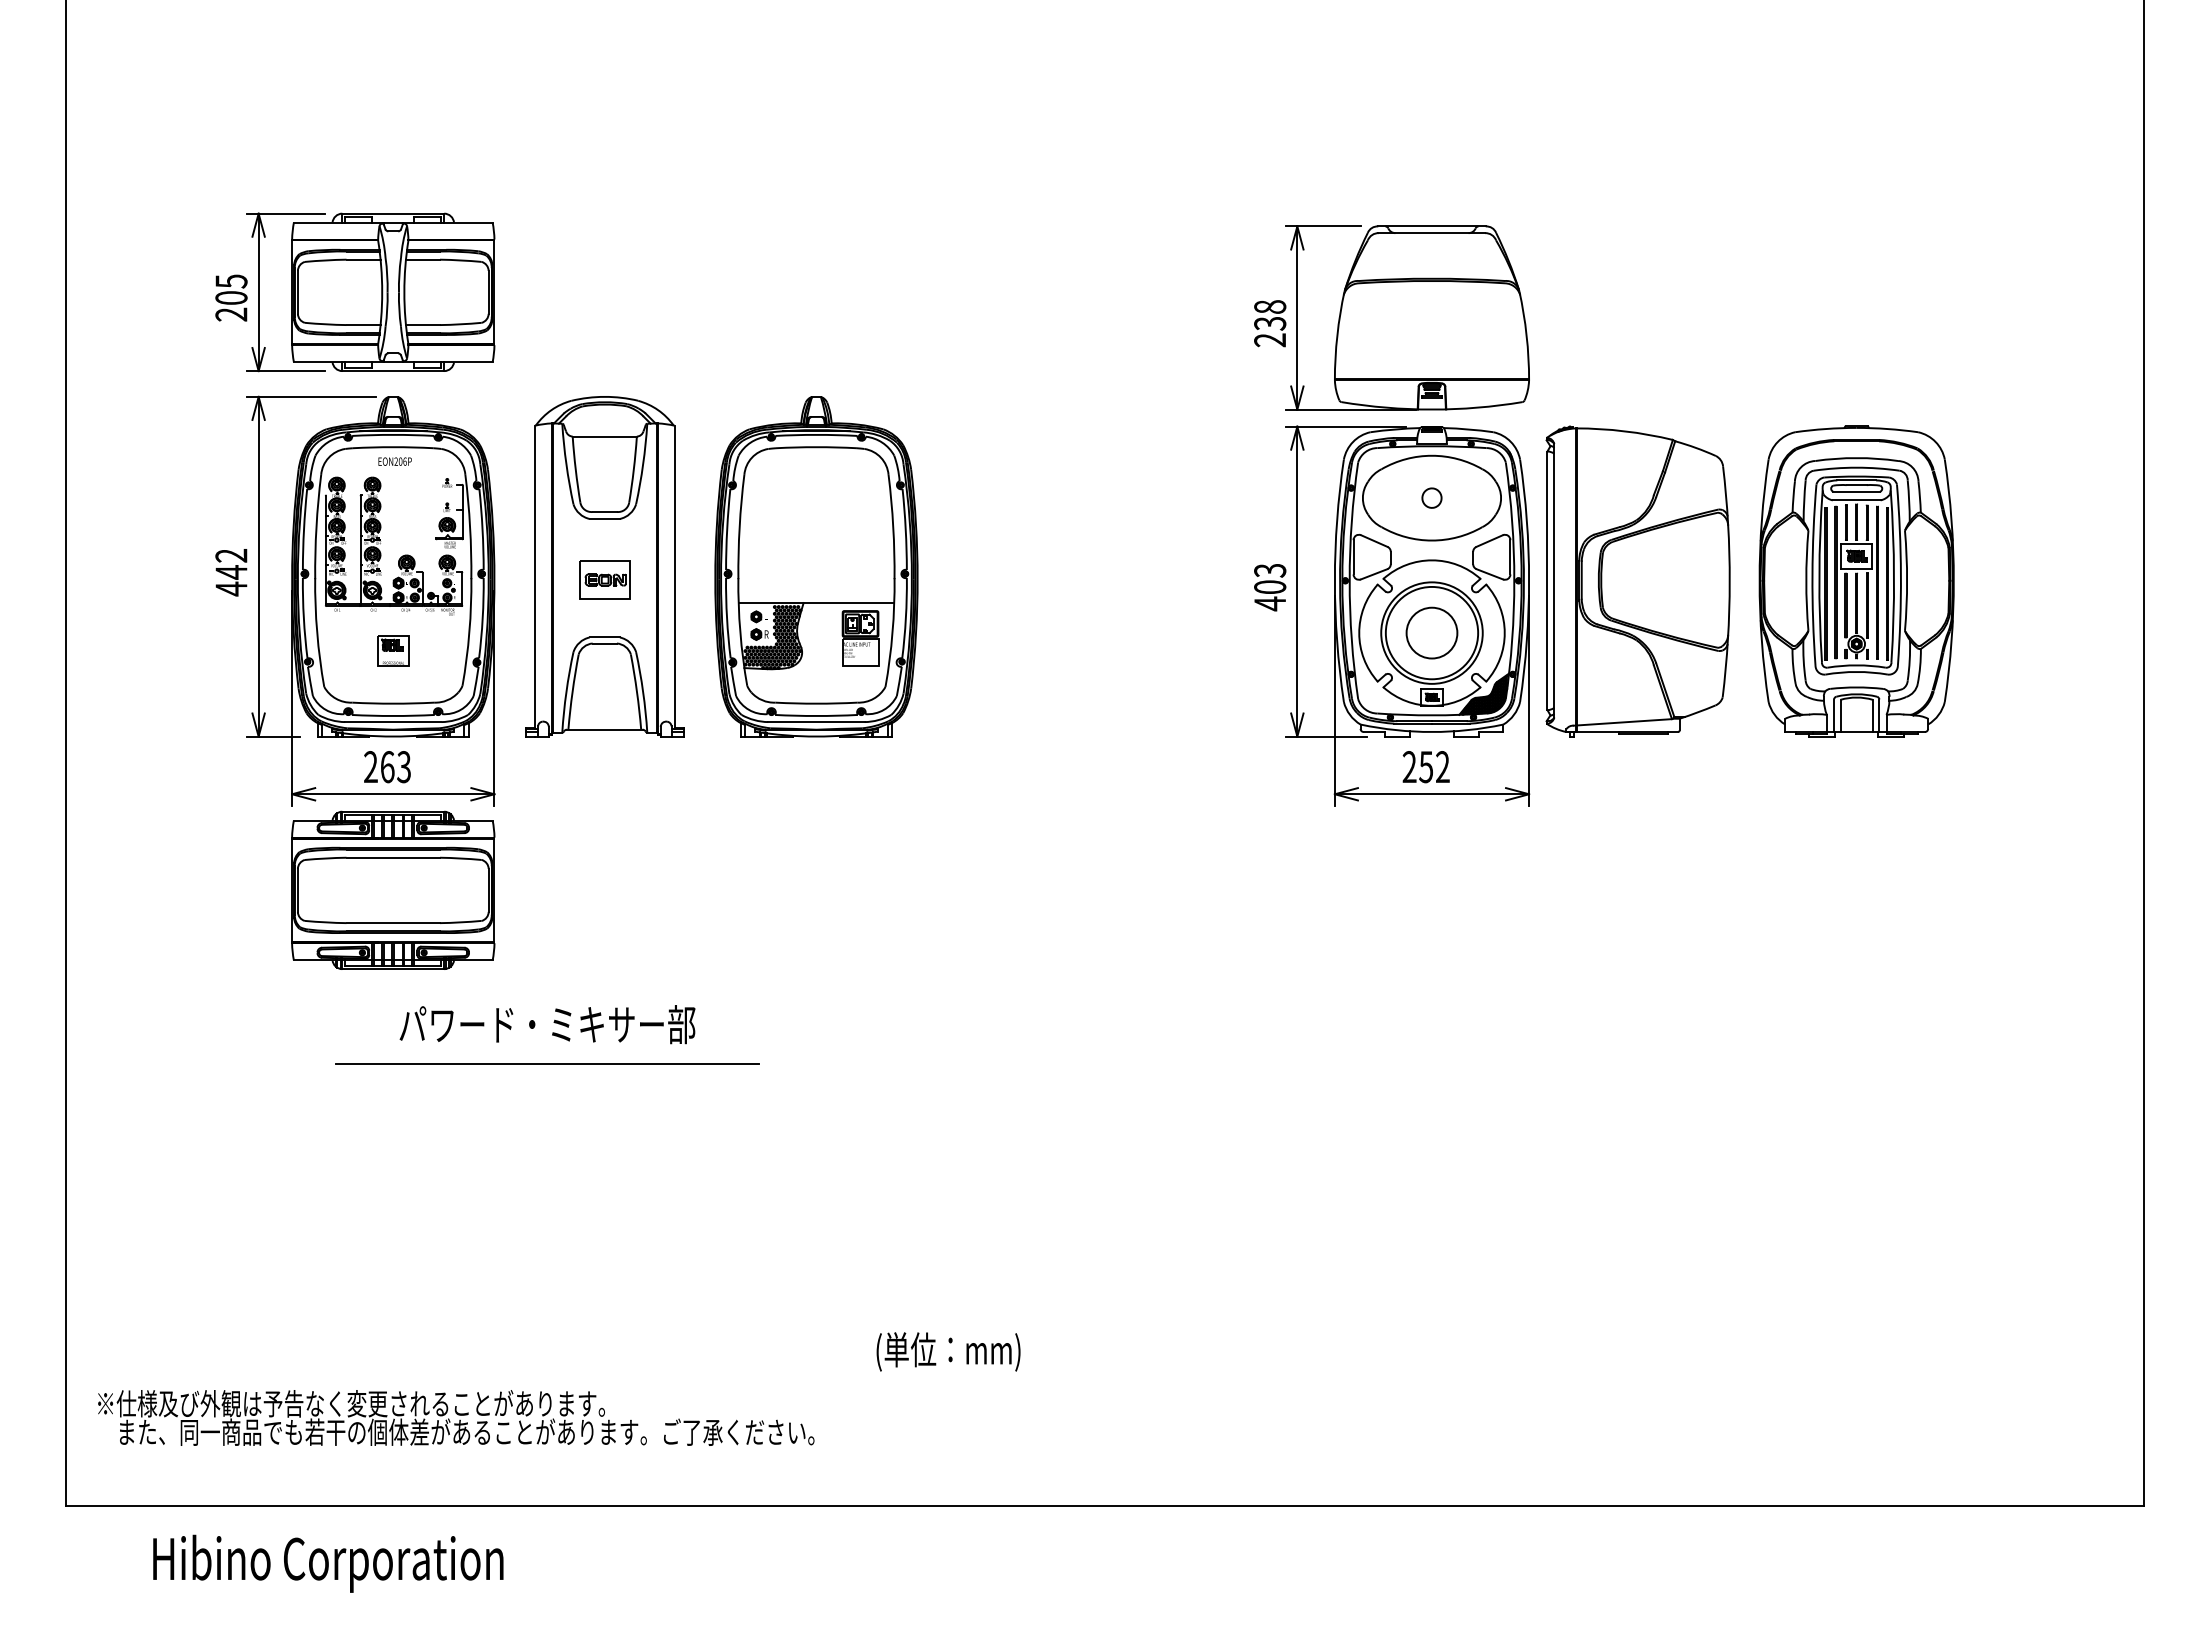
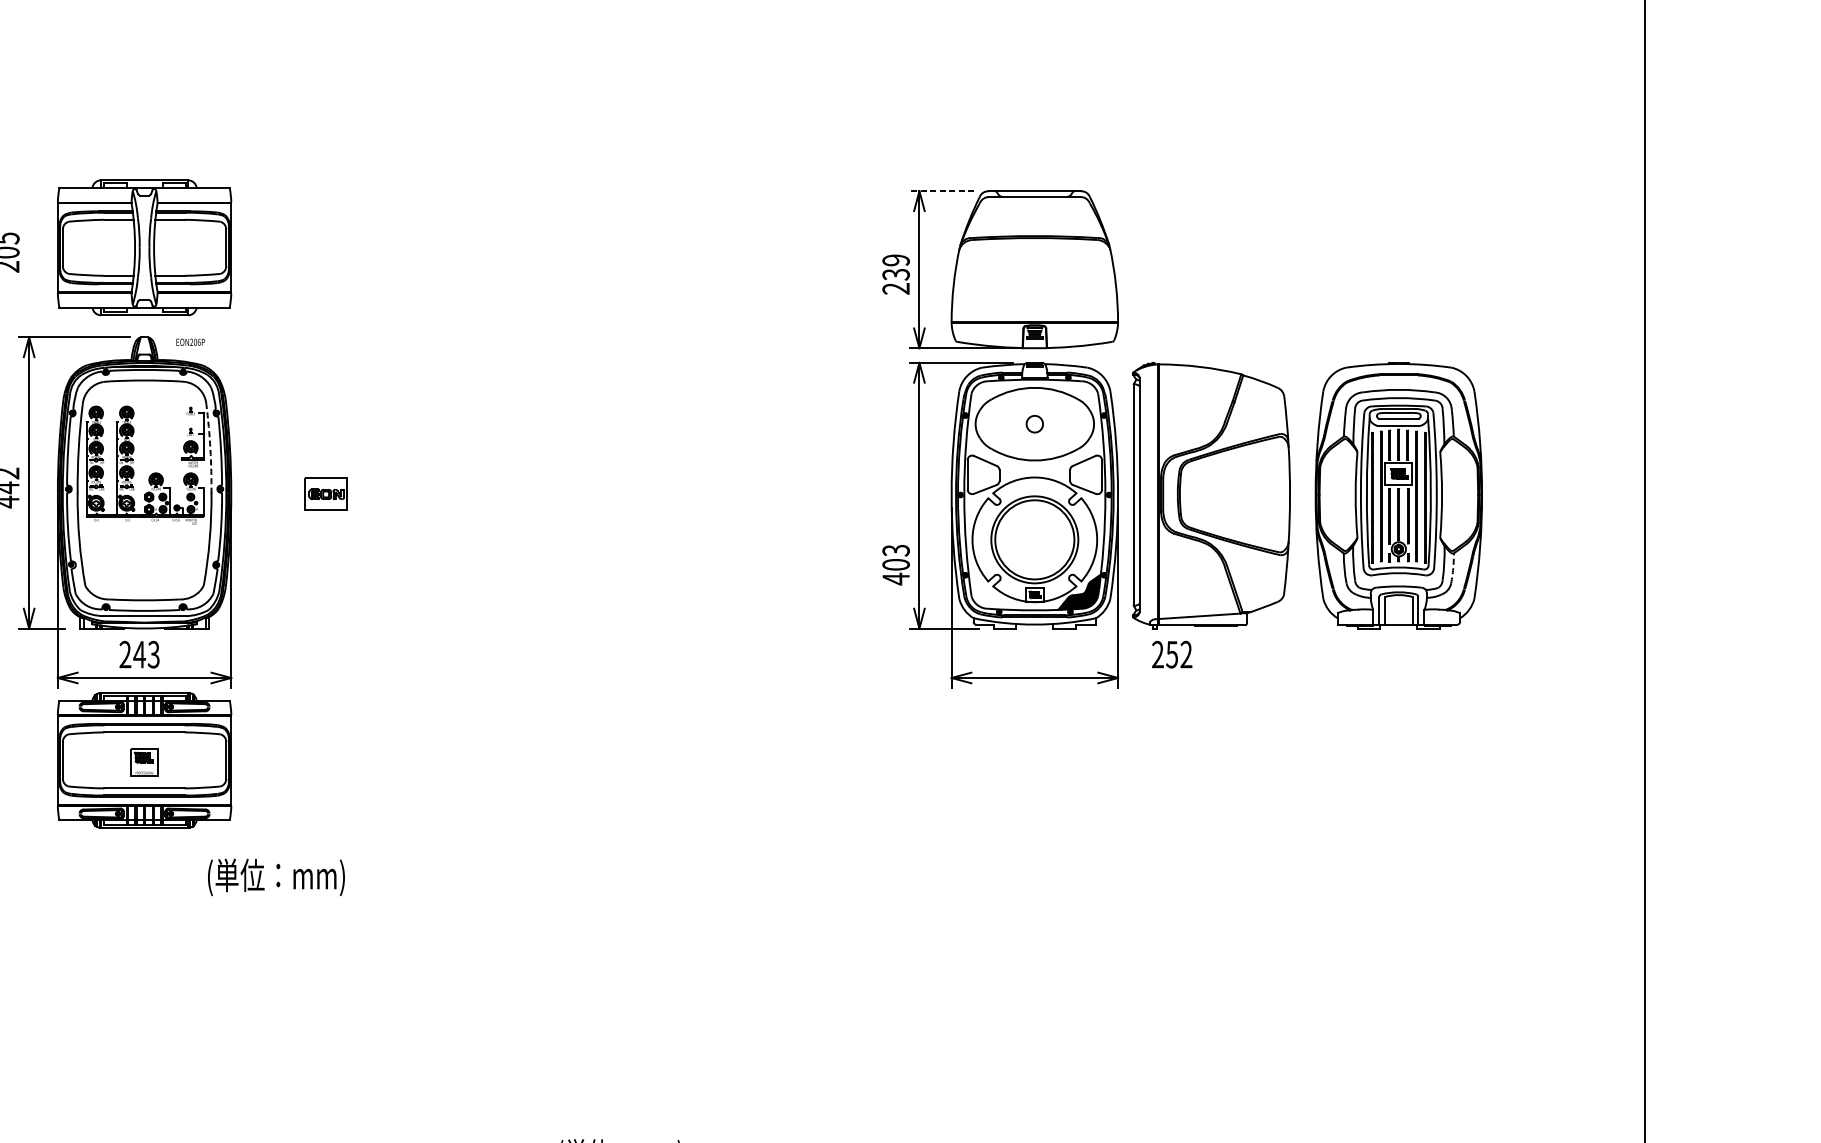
line: (1323, 226) -> (941, 191), solid -> dashed
part: (259, 292) -> (29, 247), removed
text: (1270, 306) -> (896, 259), 238 -> 239
text: (394, 461) -> (190, 342), moved
arc: (470, 526) -> (210, 448), solid -> dashed
part: (604, 566) -> (325, 482), removed
part: (816, 566) -> (507, 482), removed
text: (1270, 587) -> (896, 565), moved
circle: (1431, 632) -> (1034, 539), removed
part: (393, 650) -> (144, 762), moved
arc: (1920, 666) -> (1453, 568), solid -> dashed
text: (387, 767) -> (139, 655), 263 -> 243
text: (1425, 767) -> (1171, 655), moved
text: (547, 1026) -> (276, 877), パワード・ミキサー部 -> (単位：mm)
line: (546, 1063) -> (275, 908), removed

